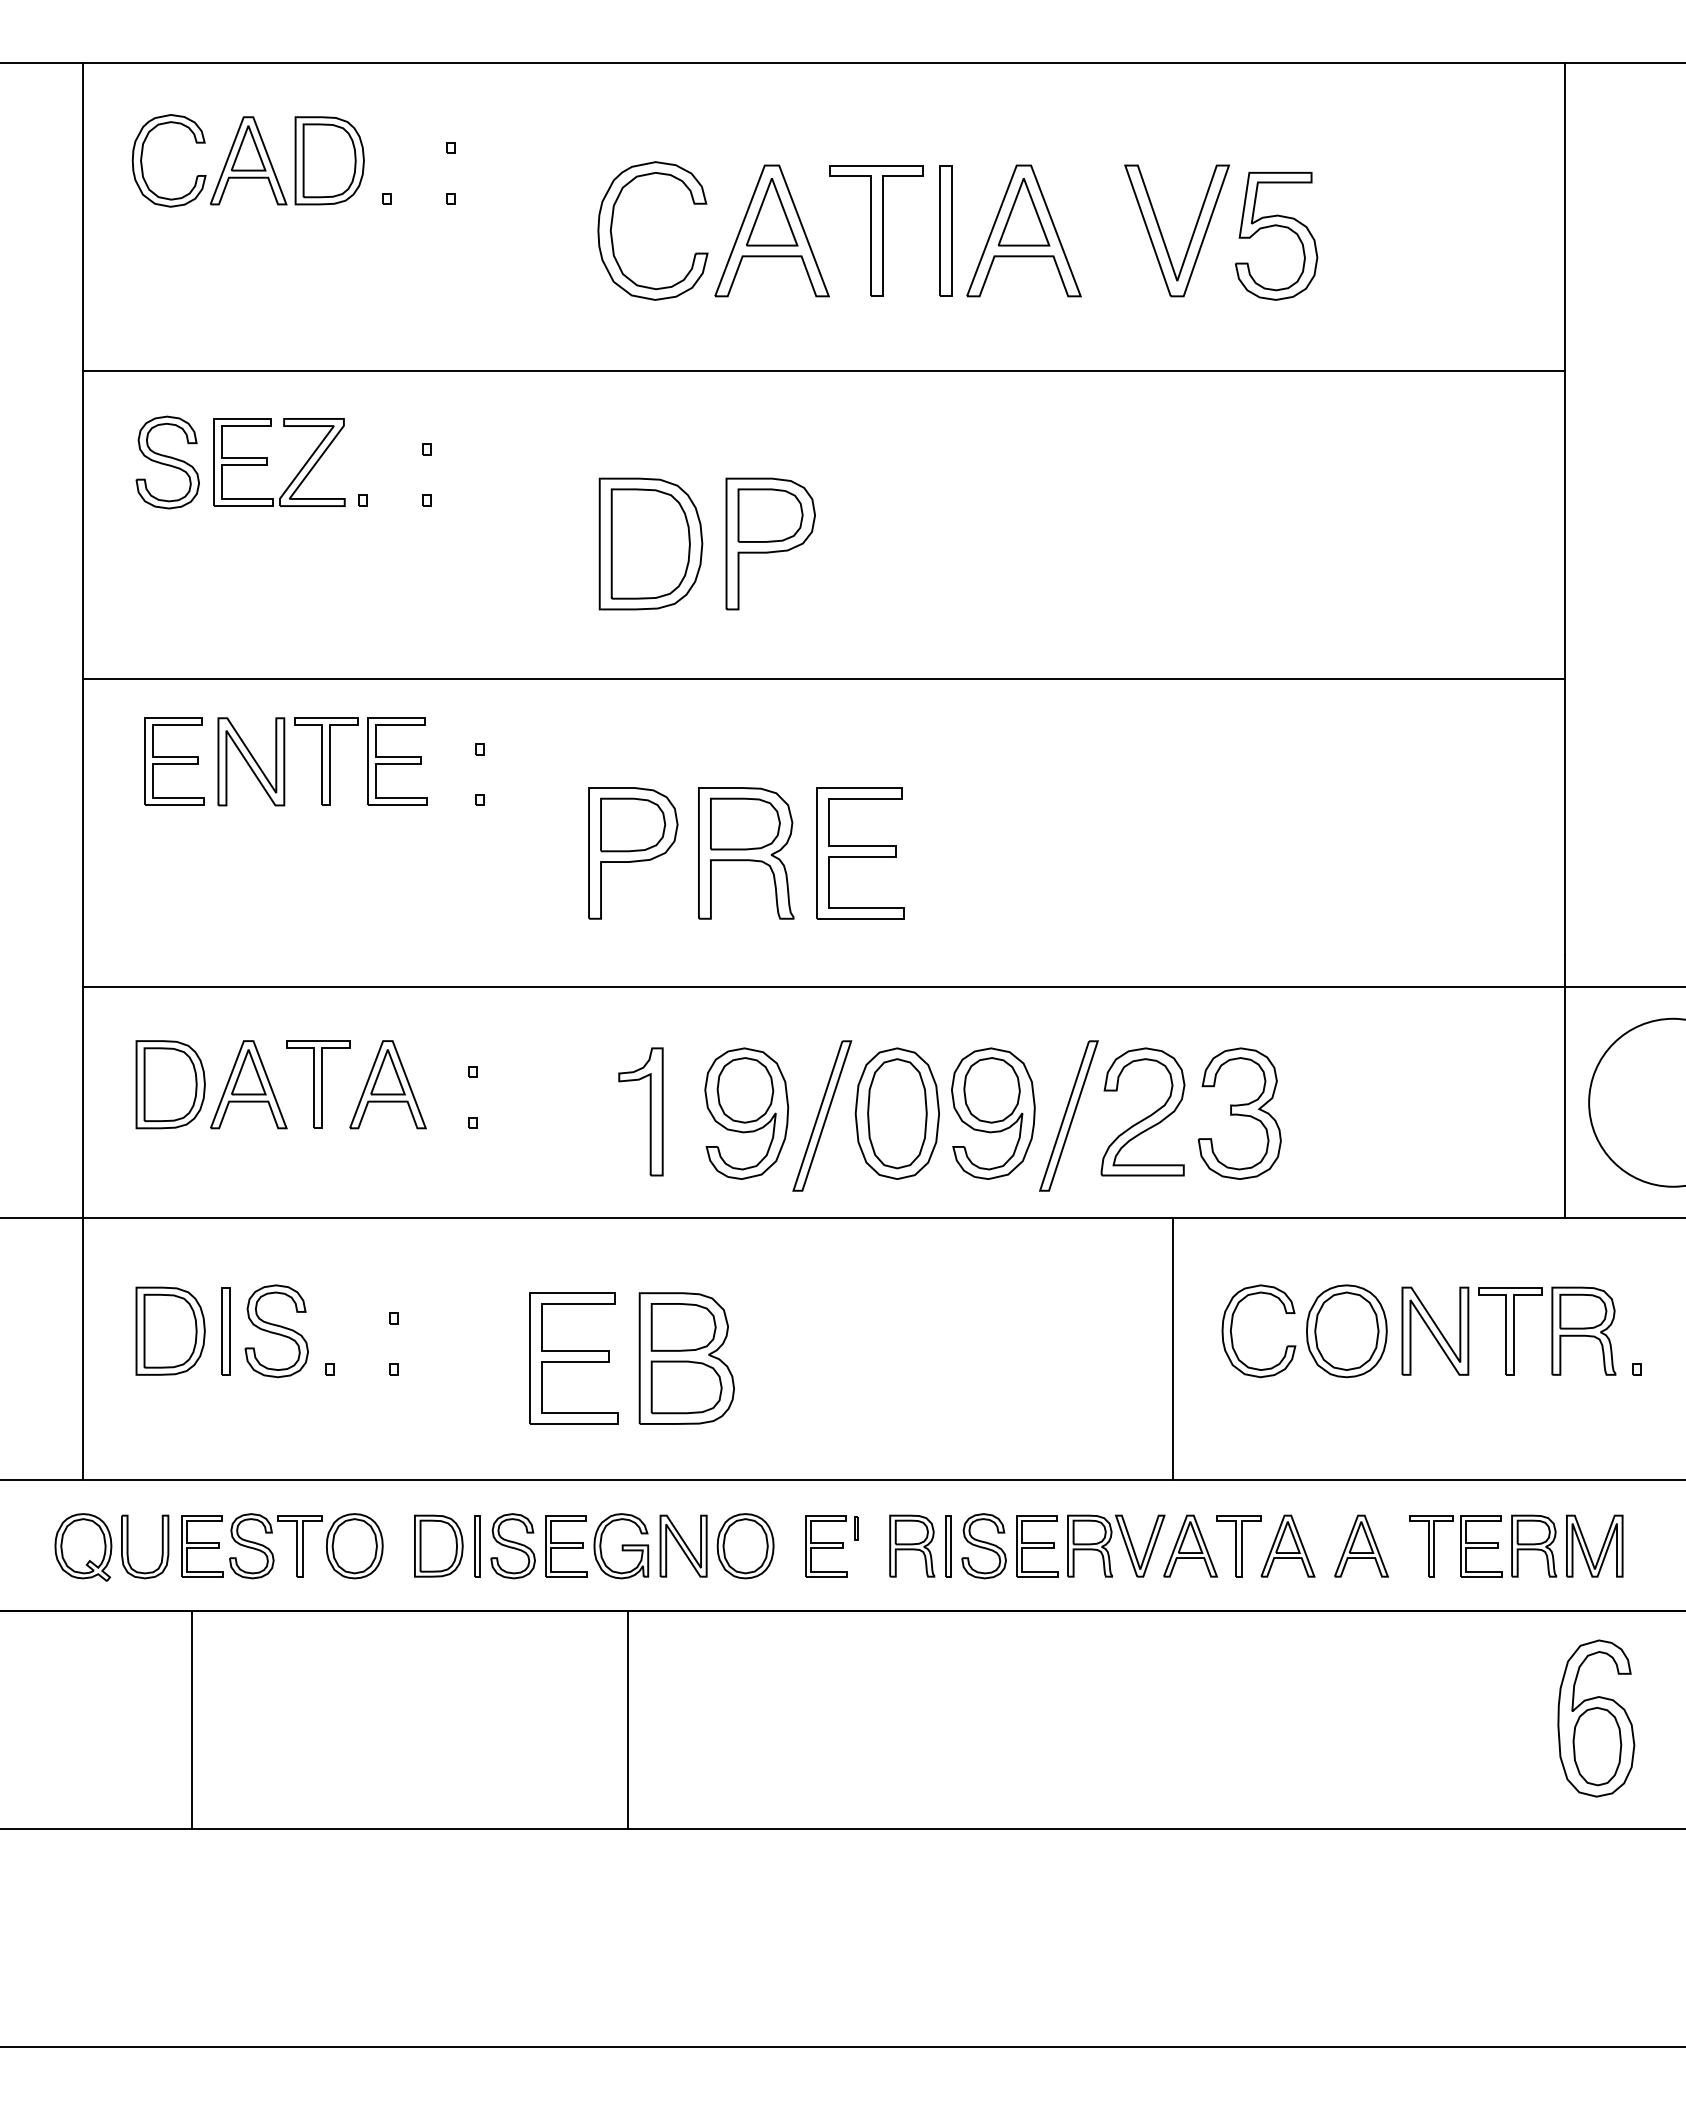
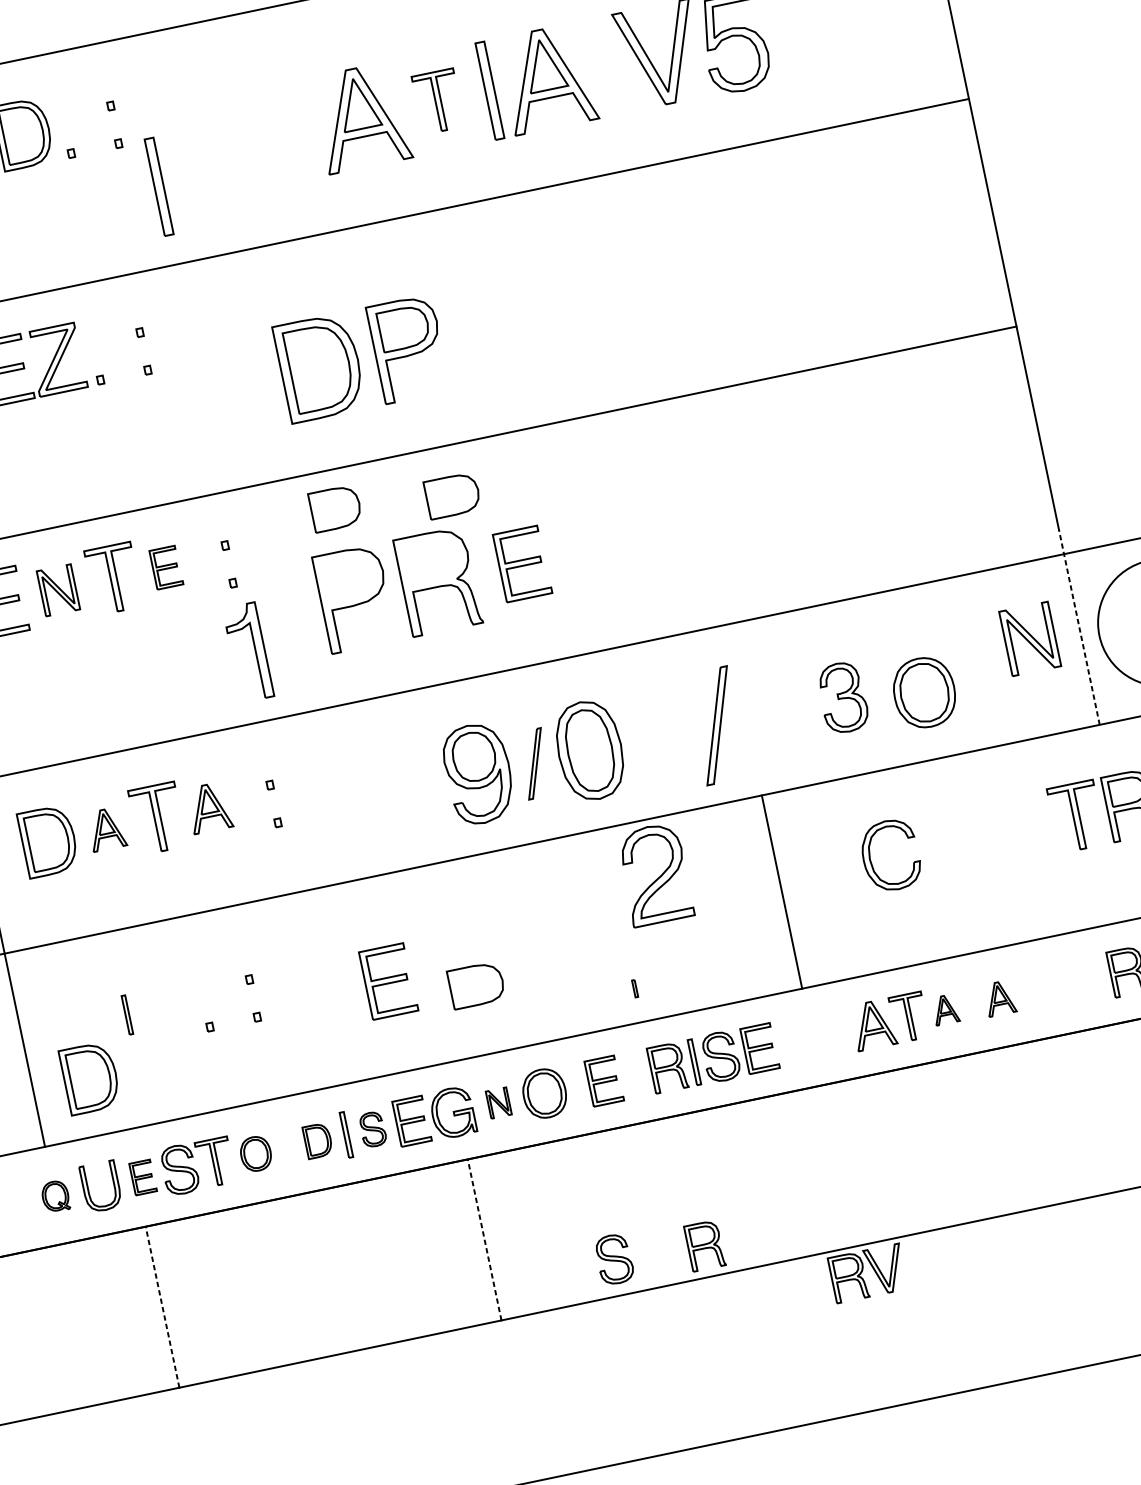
part: (612, 226) -> (242, 139), removed
part: (876, 230) -> (438, 101), size x0.6
part: (490, 265) -> (158, 186), added
part: (251, 761) -> (58, 590), size x0.7
part: (397, 761) -> (166, 567), size x0.6
part: (745, 823) -> (452, 495), moved
part: (633, 824) -> (335, 508), moved
part: (860, 853) -> (522, 564), size x0.7
part: (248, 1084) -> (106, 829), size x0.6
part: (387, 1084) -> (208, 807), size x0.7
line: (1565, 1086) -> (1079, 627), solid -> dashed
part: (649, 1111) -> (254, 650), moved
part: (993, 1113) -> (661, 735), removed
part: (1239, 1113) -> (842, 697), size x0.7
part: (822, 1115) -> (534, 763), size x0.6
part: (1145, 1117) -> (657, 878), moved
part: (170, 1330) -> (90, 1077), moved
part: (1435, 1330) -> (1030, 638), moved
part: (225, 1331) -> (127, 1015), size x0.6
part: (276, 1331) -> (164, 1007), removed
part: (1346, 1331) -> (924, 692), moved
line: (1173, 1349) -> (782, 892), moved
part: (573, 1358) -> (388, 981), size x0.7
part: (686, 1358) -> (472, 963), removed
line: (855, 1528) -> (634, 988), moved
part: (1110, 1541) -> (863, 1270), moved
part: (438, 1545) -> (317, 1140), size x0.7
part: (683, 1545) -> (498, 1102), size x0.6
part: (1287, 1545) -> (944, 1009), size x0.6
part: (1361, 1545) -> (999, 997), size x0.7
part: (202, 1546) -> (143, 1177), size x0.7
part: (354, 1546) -> (255, 1154), size x0.7
part: (512, 1546) -> (372, 1129), size x0.7
part: (1455, 1546) -> (1069, 984), removed
part: (83, 1547) -> (55, 1196), size x0.6
line: (192, 1719) -> (162, 1306), solid -> dashed
line: (628, 1719) -> (484, 1239), solid -> dashed
part: (790, 1780) -> (614, 1259), added
part: (912, 1786) -> (705, 1245), added

